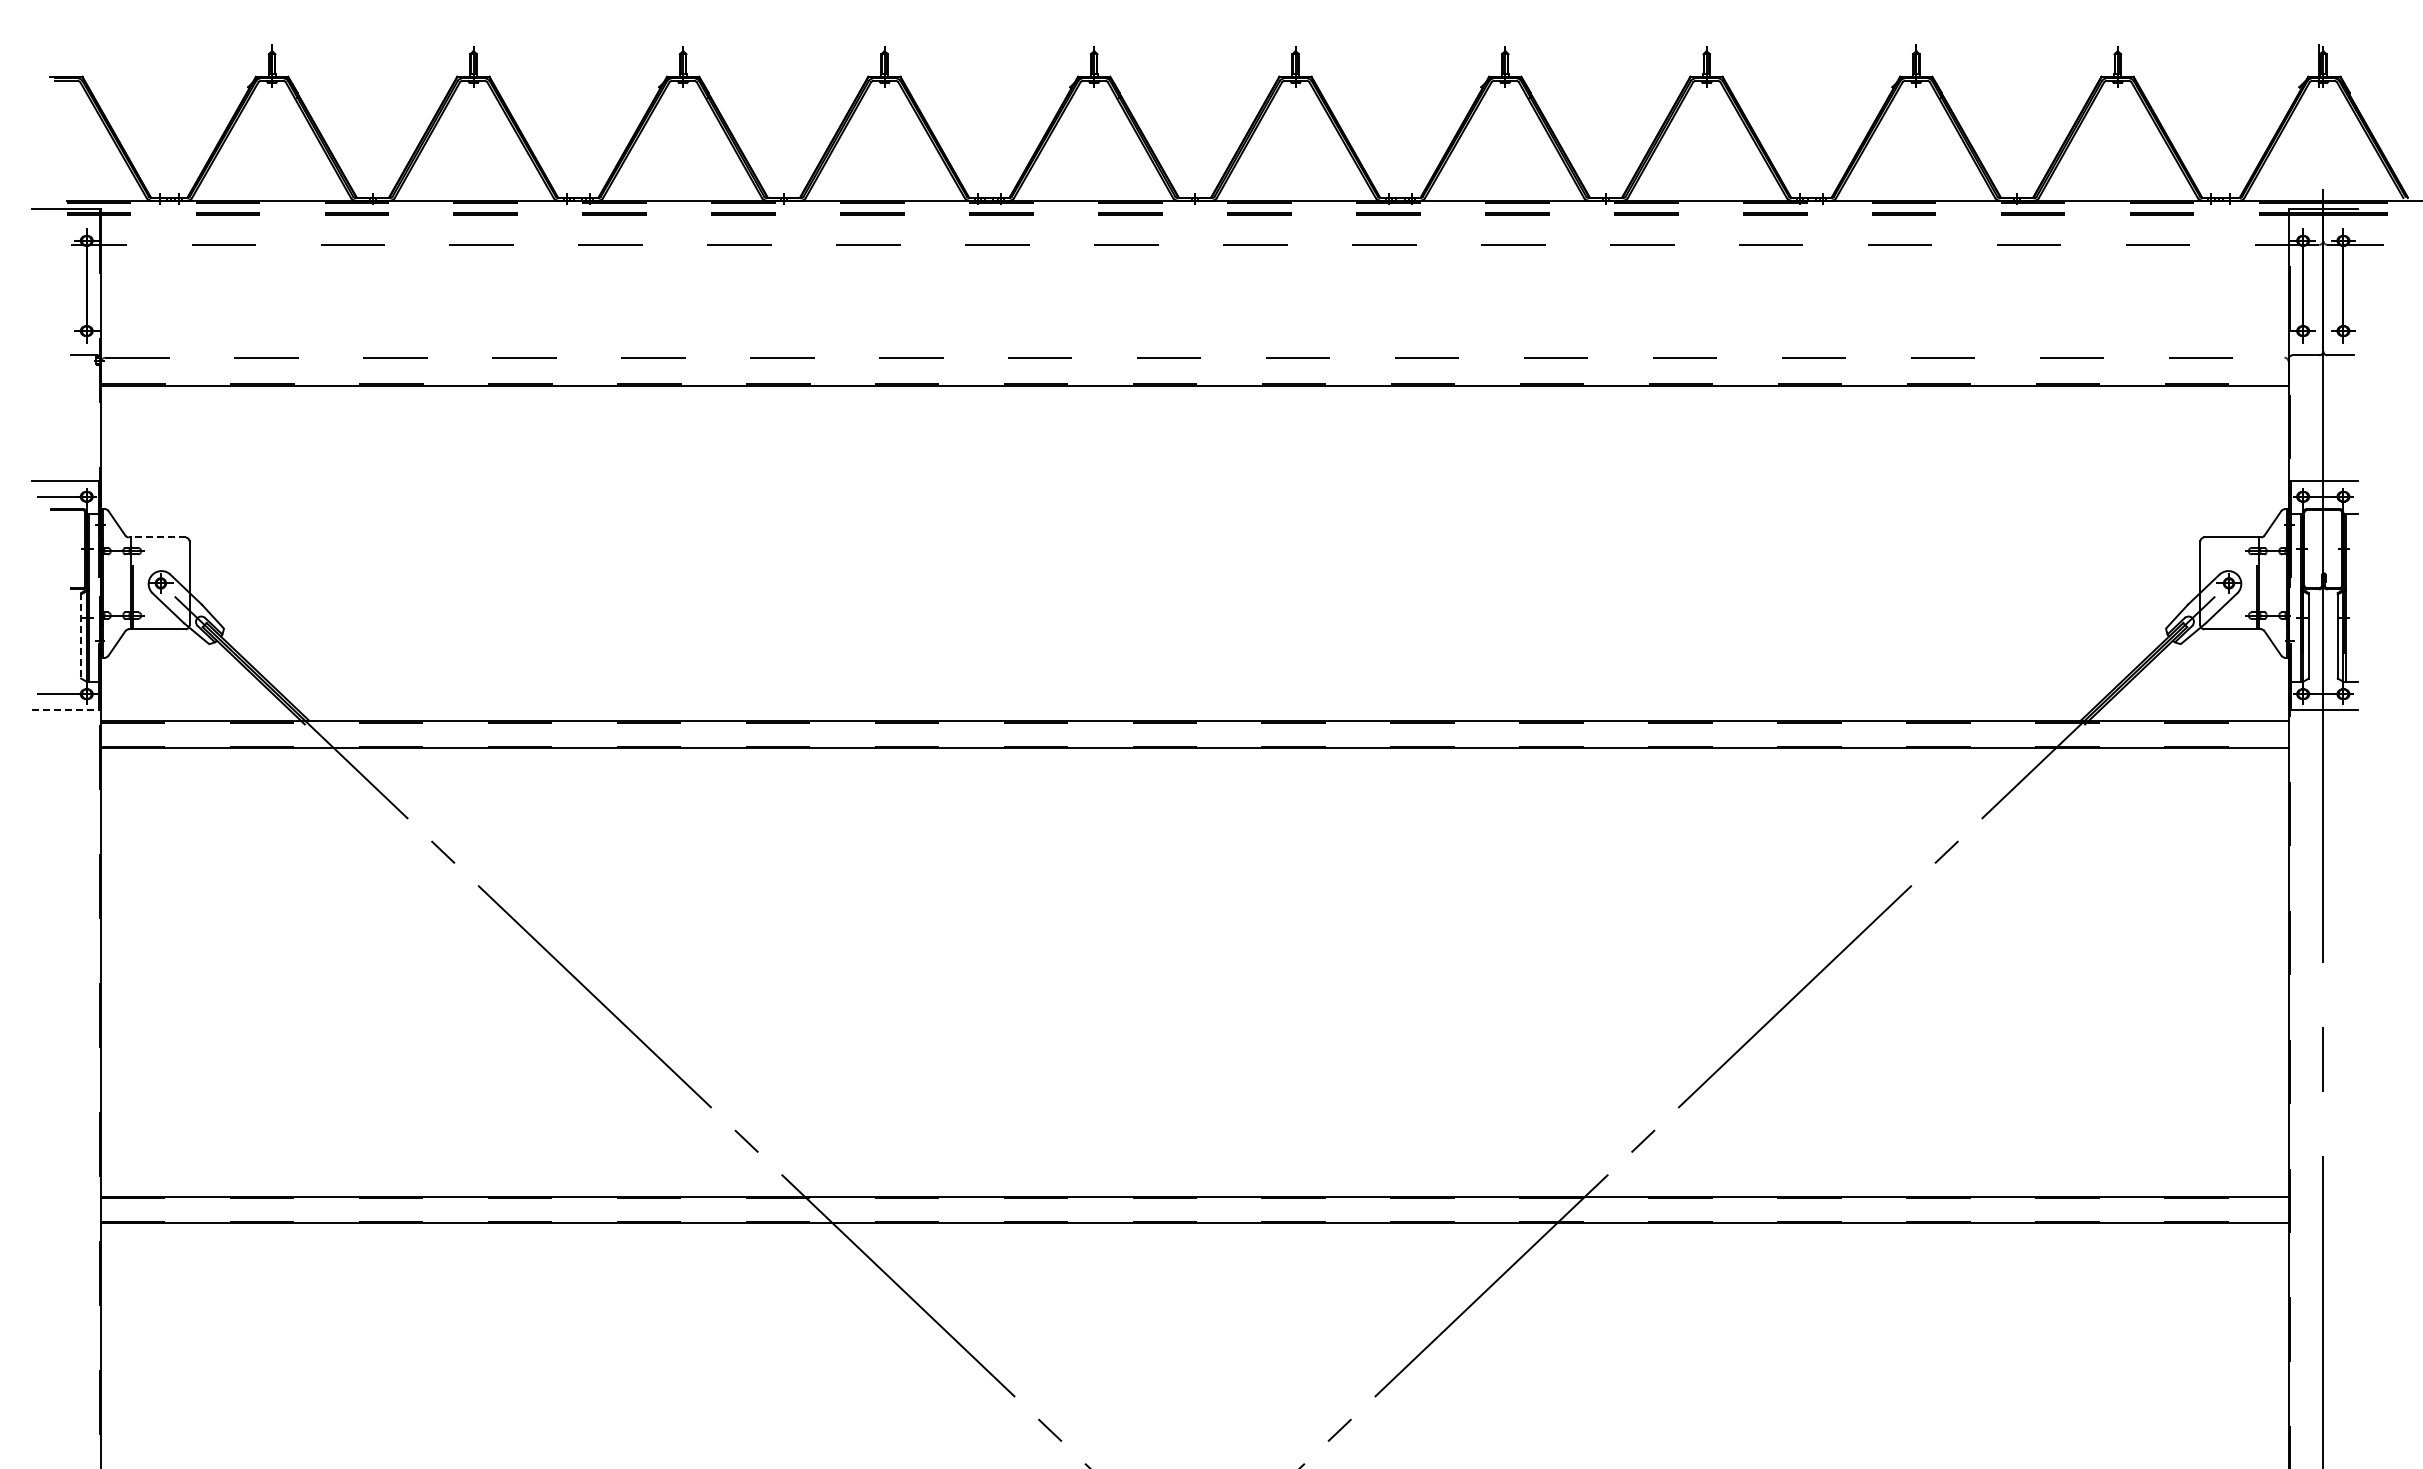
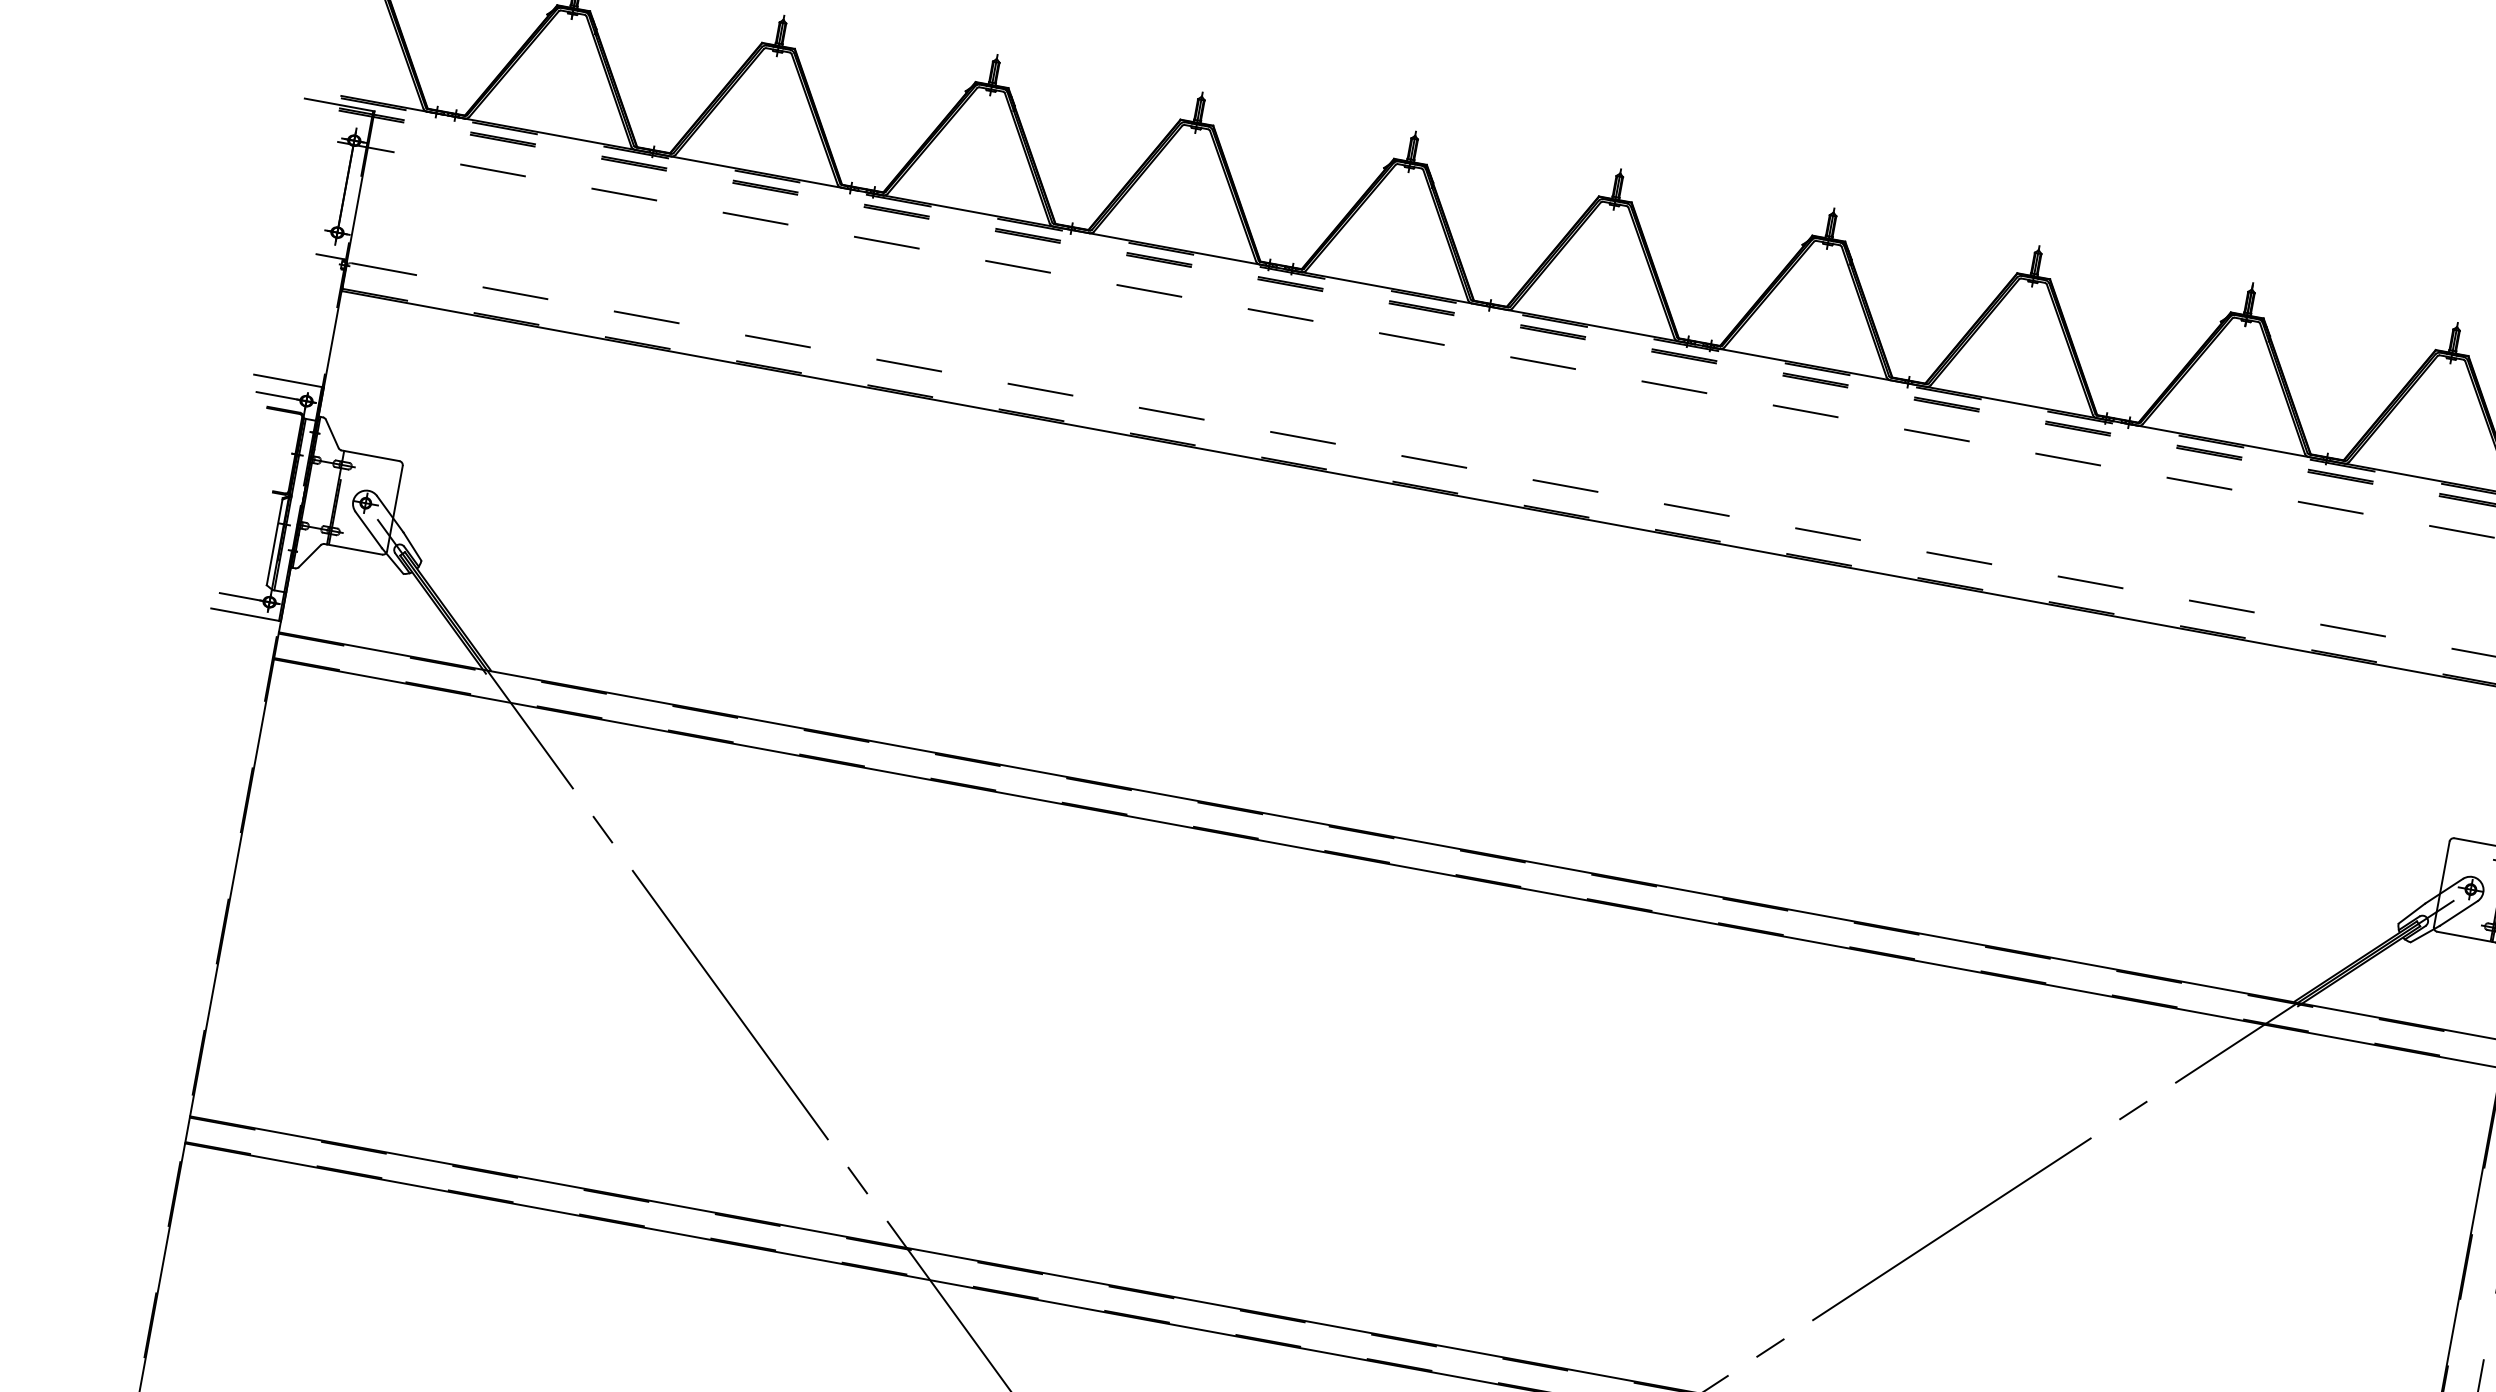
line: (156, 537) -> (369, 455), dashed -> solid
line: (81, 635) -> (275, 541), dashed -> solid
line: (67, 710) -> (246, 615), dashed -> solid

